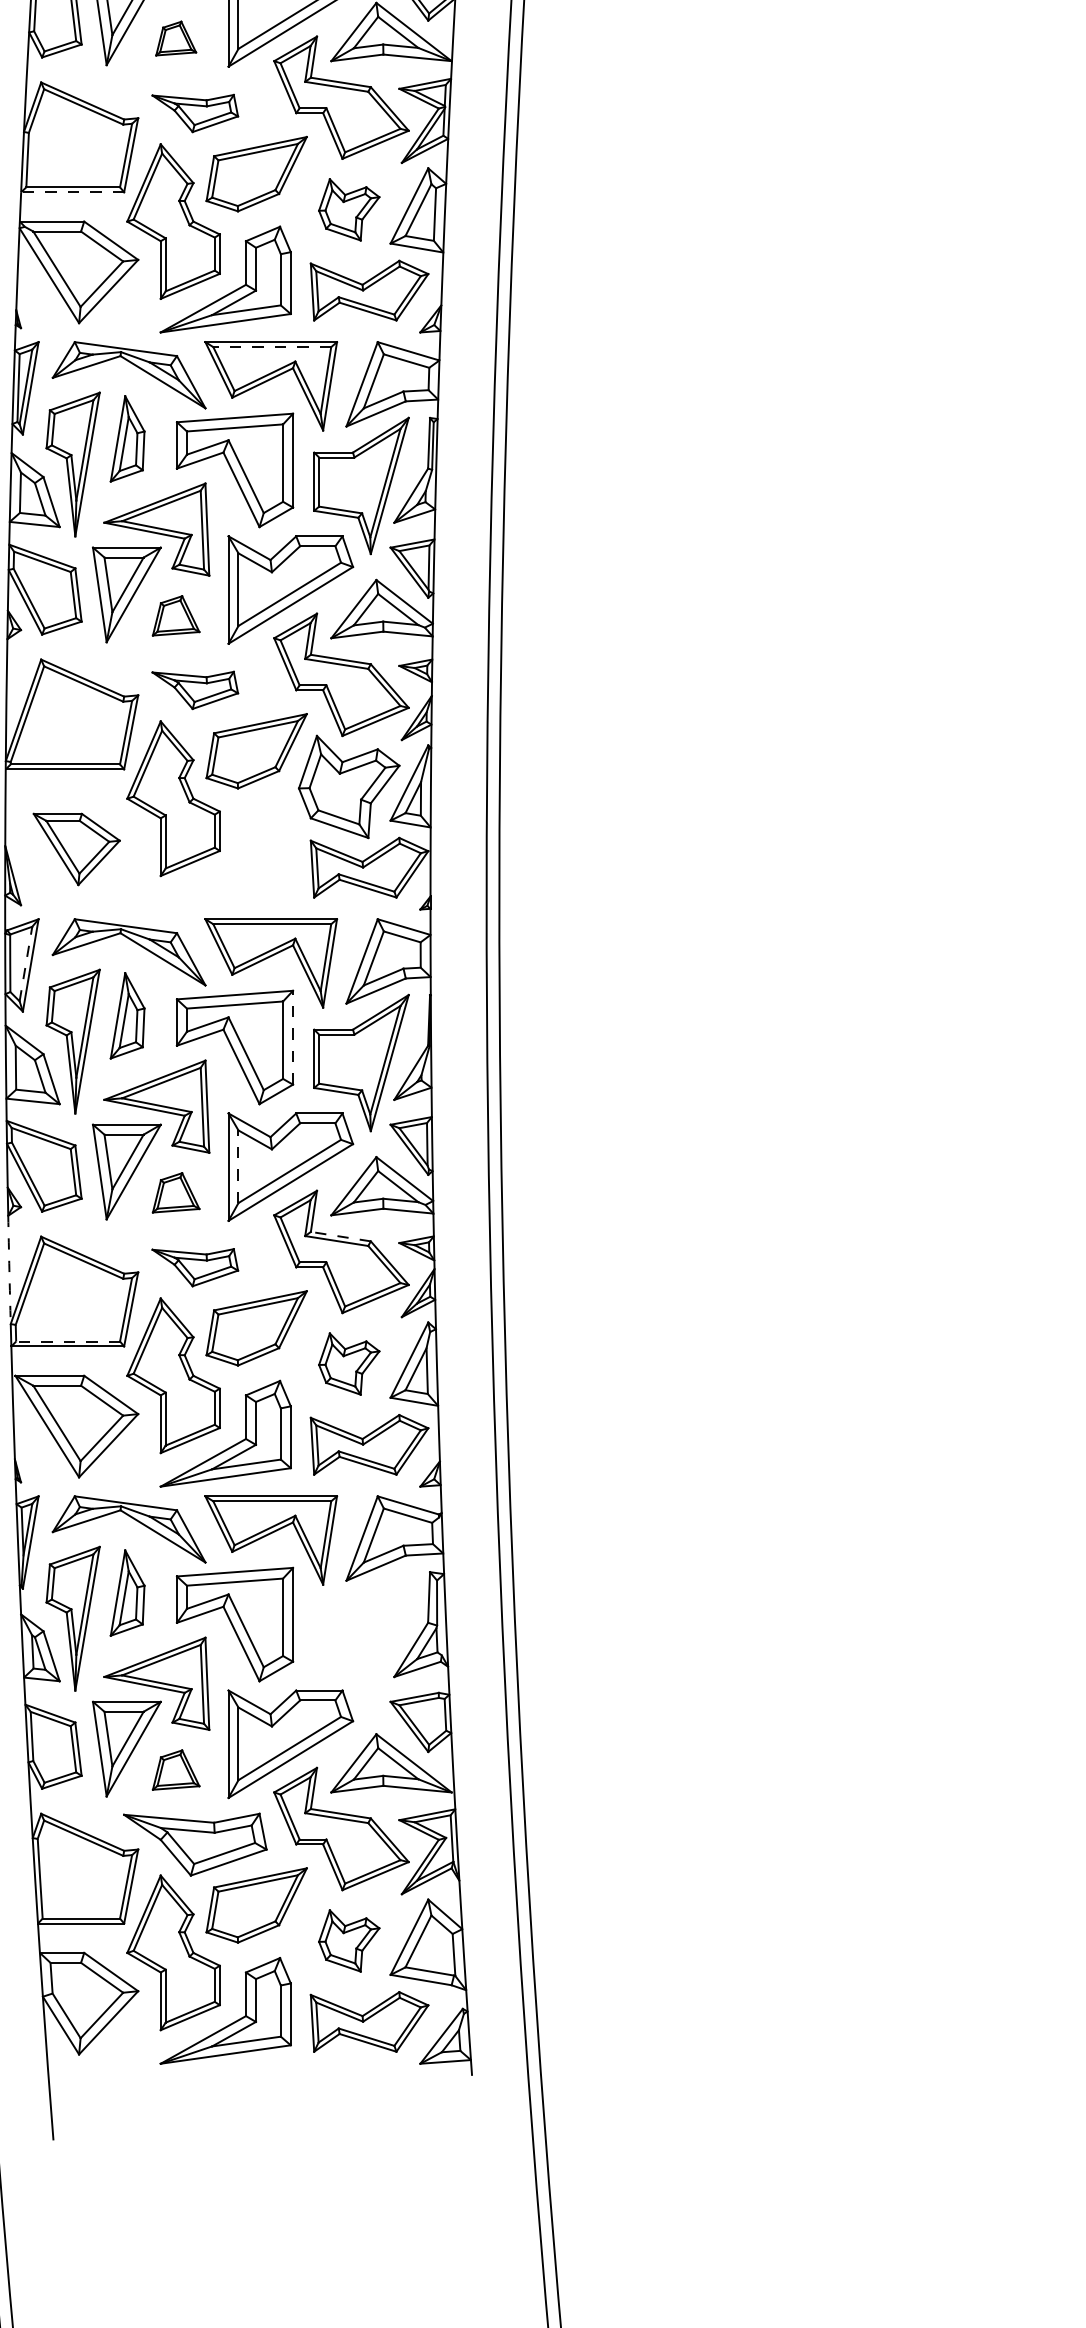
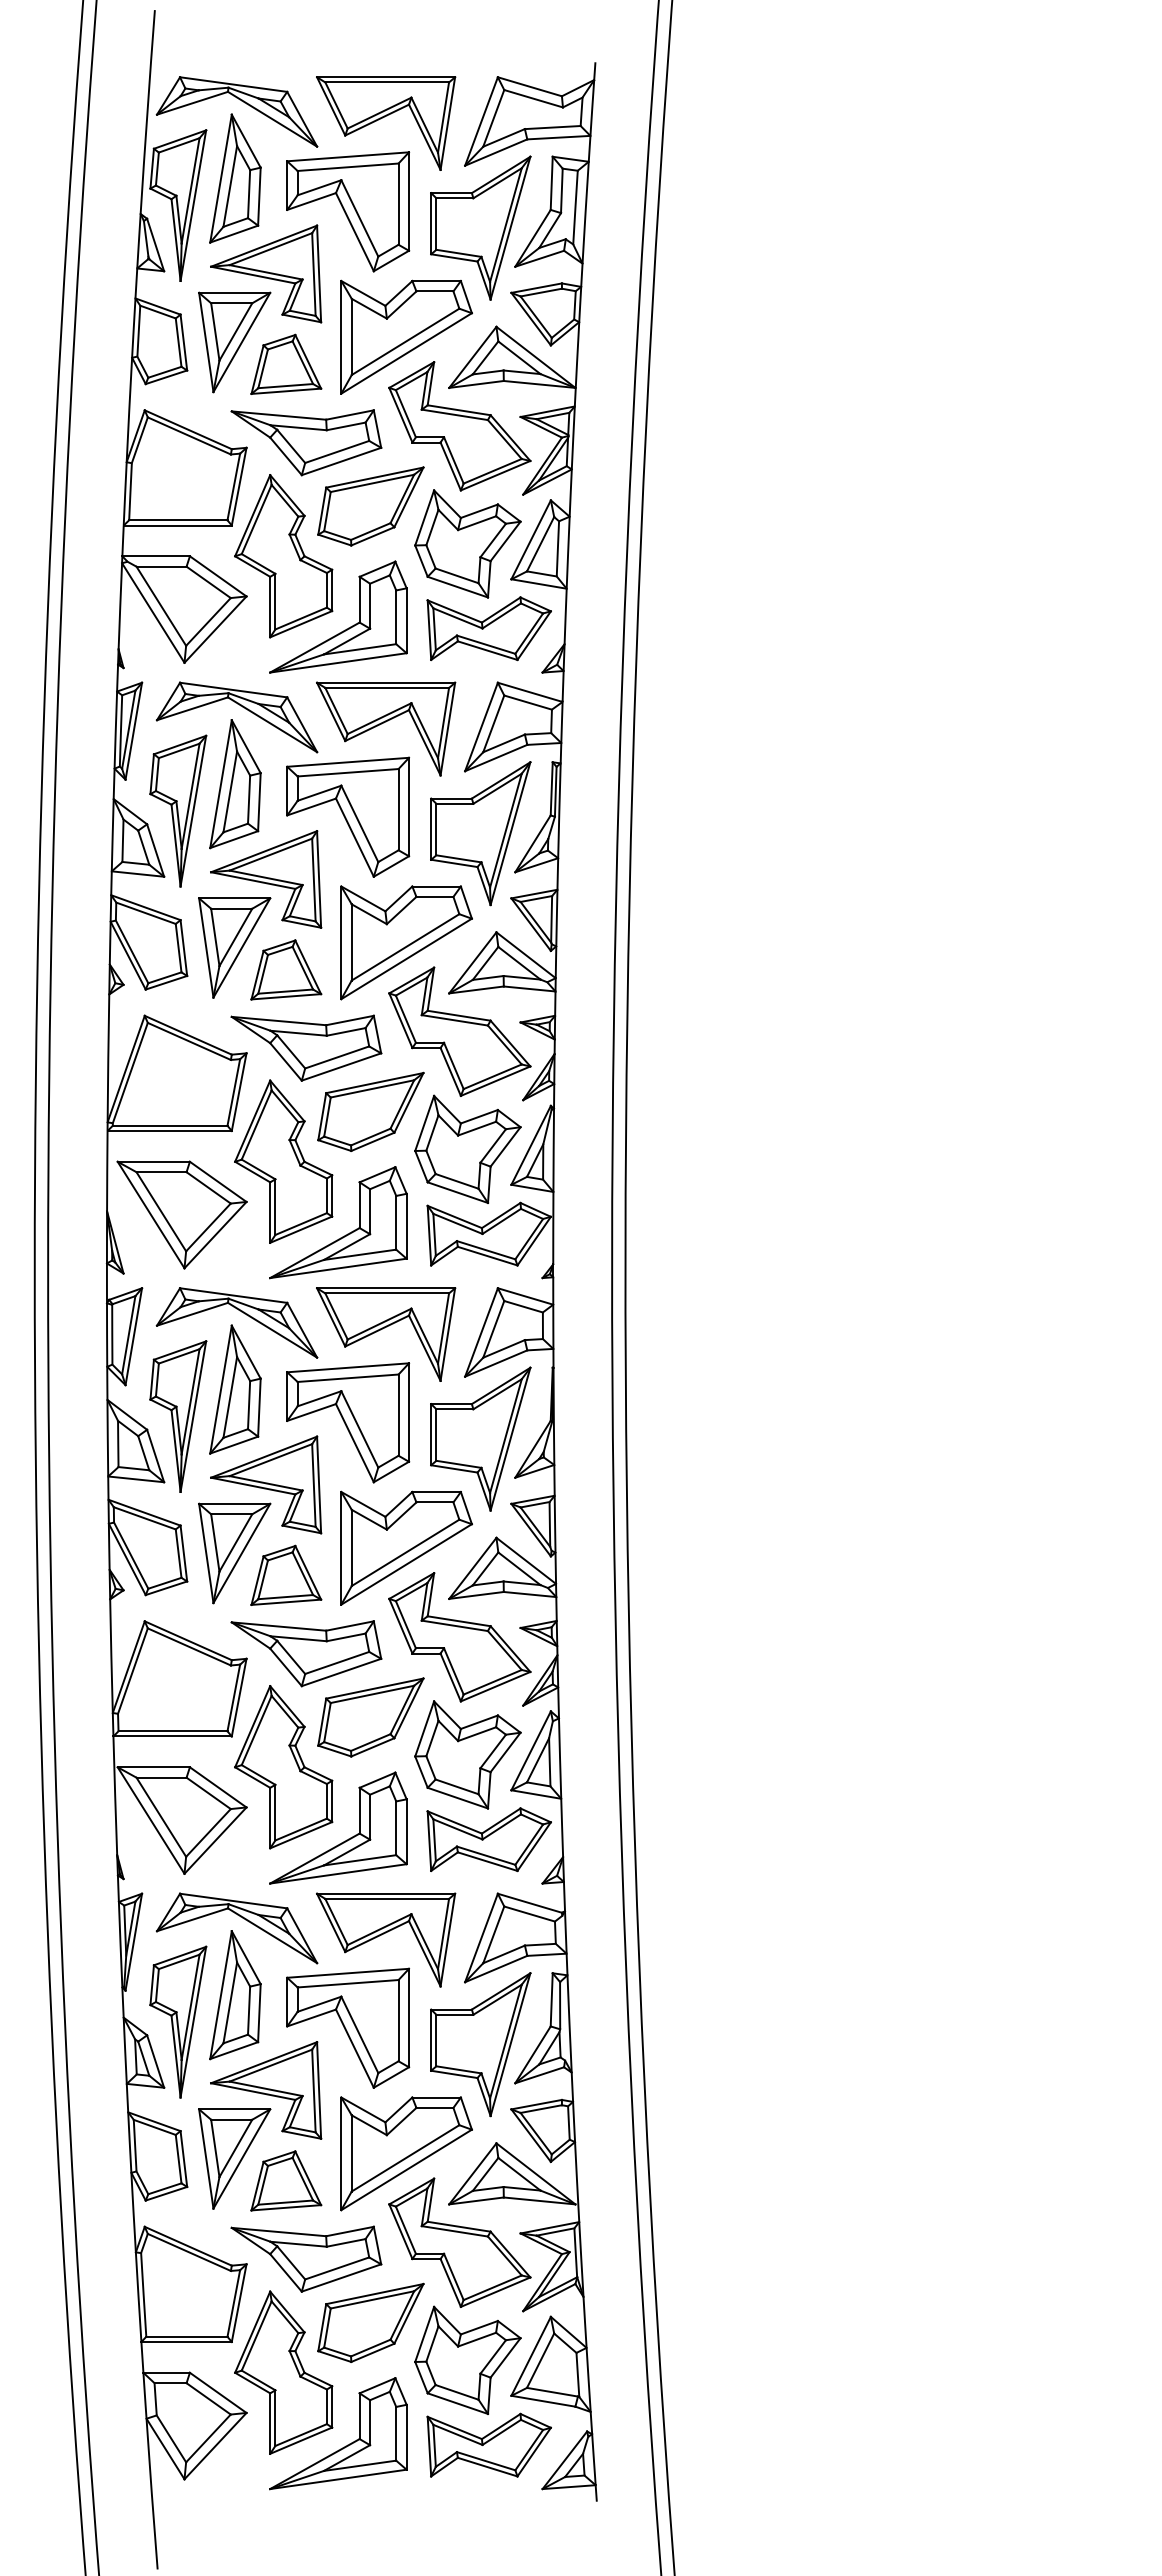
part: (176, 37) -> (286, 363), size x1.67
part: (195, 113) -> (306, 442), size x1.67
line: (72, 192) -> (177, 525), dashed -> solid
part: (348, 209) -> (467, 543), size x1.67
line: (272, 346) -> (387, 687), dashed -> solid
part: (127, 439) -> (235, 784), size x1.43
part: (176, 615) -> (286, 969), size x1.43
part: (195, 689) -> (306, 1047), size x1.67
part: (76, 848) -> (181, 1214), size x1.43
part: (232, 868) -> (345, 1234), added
line: (25, 964) -> (128, 1335), dashed -> solid
part: (127, 1015) -> (235, 1389), size x1.43
line: (293, 1037) -> (409, 1412), dashed -> solid
line: (238, 1166) -> (351, 1547), dashed -> solid
part: (176, 1192) -> (286, 1574), size x1.43
line: (341, 1236) -> (459, 1621), dashed -> solid
part: (195, 1267) -> (306, 1653), size x1.67
arc: (9, 1270) -> (111, 1656), dashed -> solid
line: (67, 1341) -> (172, 1731), dashed -> solid
part: (348, 1363) -> (467, 1754), size x1.67
part: (127, 1593) -> (235, 1995), size x1.43
part: (361, 1640) -> (480, 2044), added
part: (176, 1769) -> (286, 2180), size x1.43
part: (348, 1940) -> (467, 2359), size x1.67

